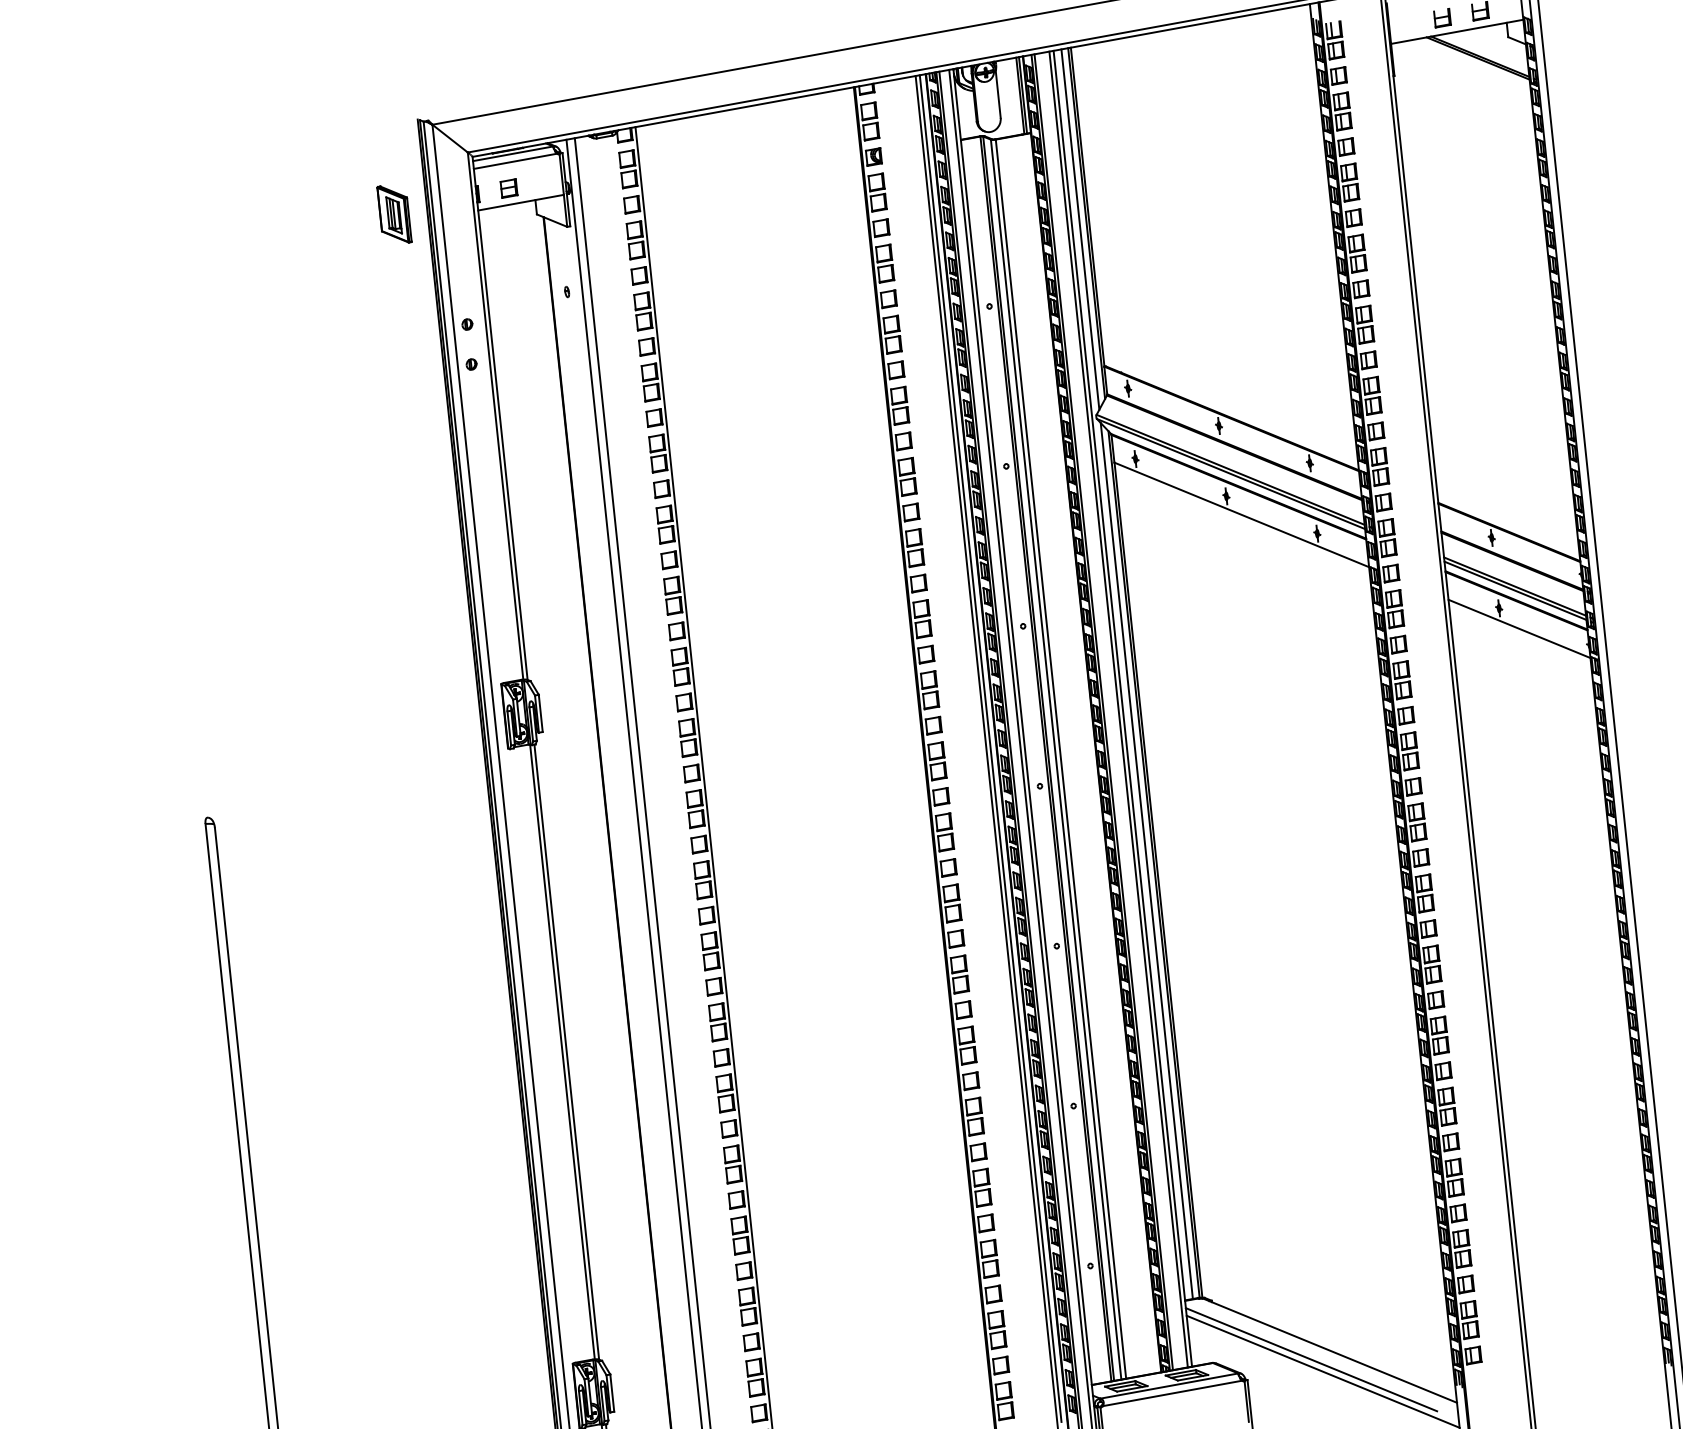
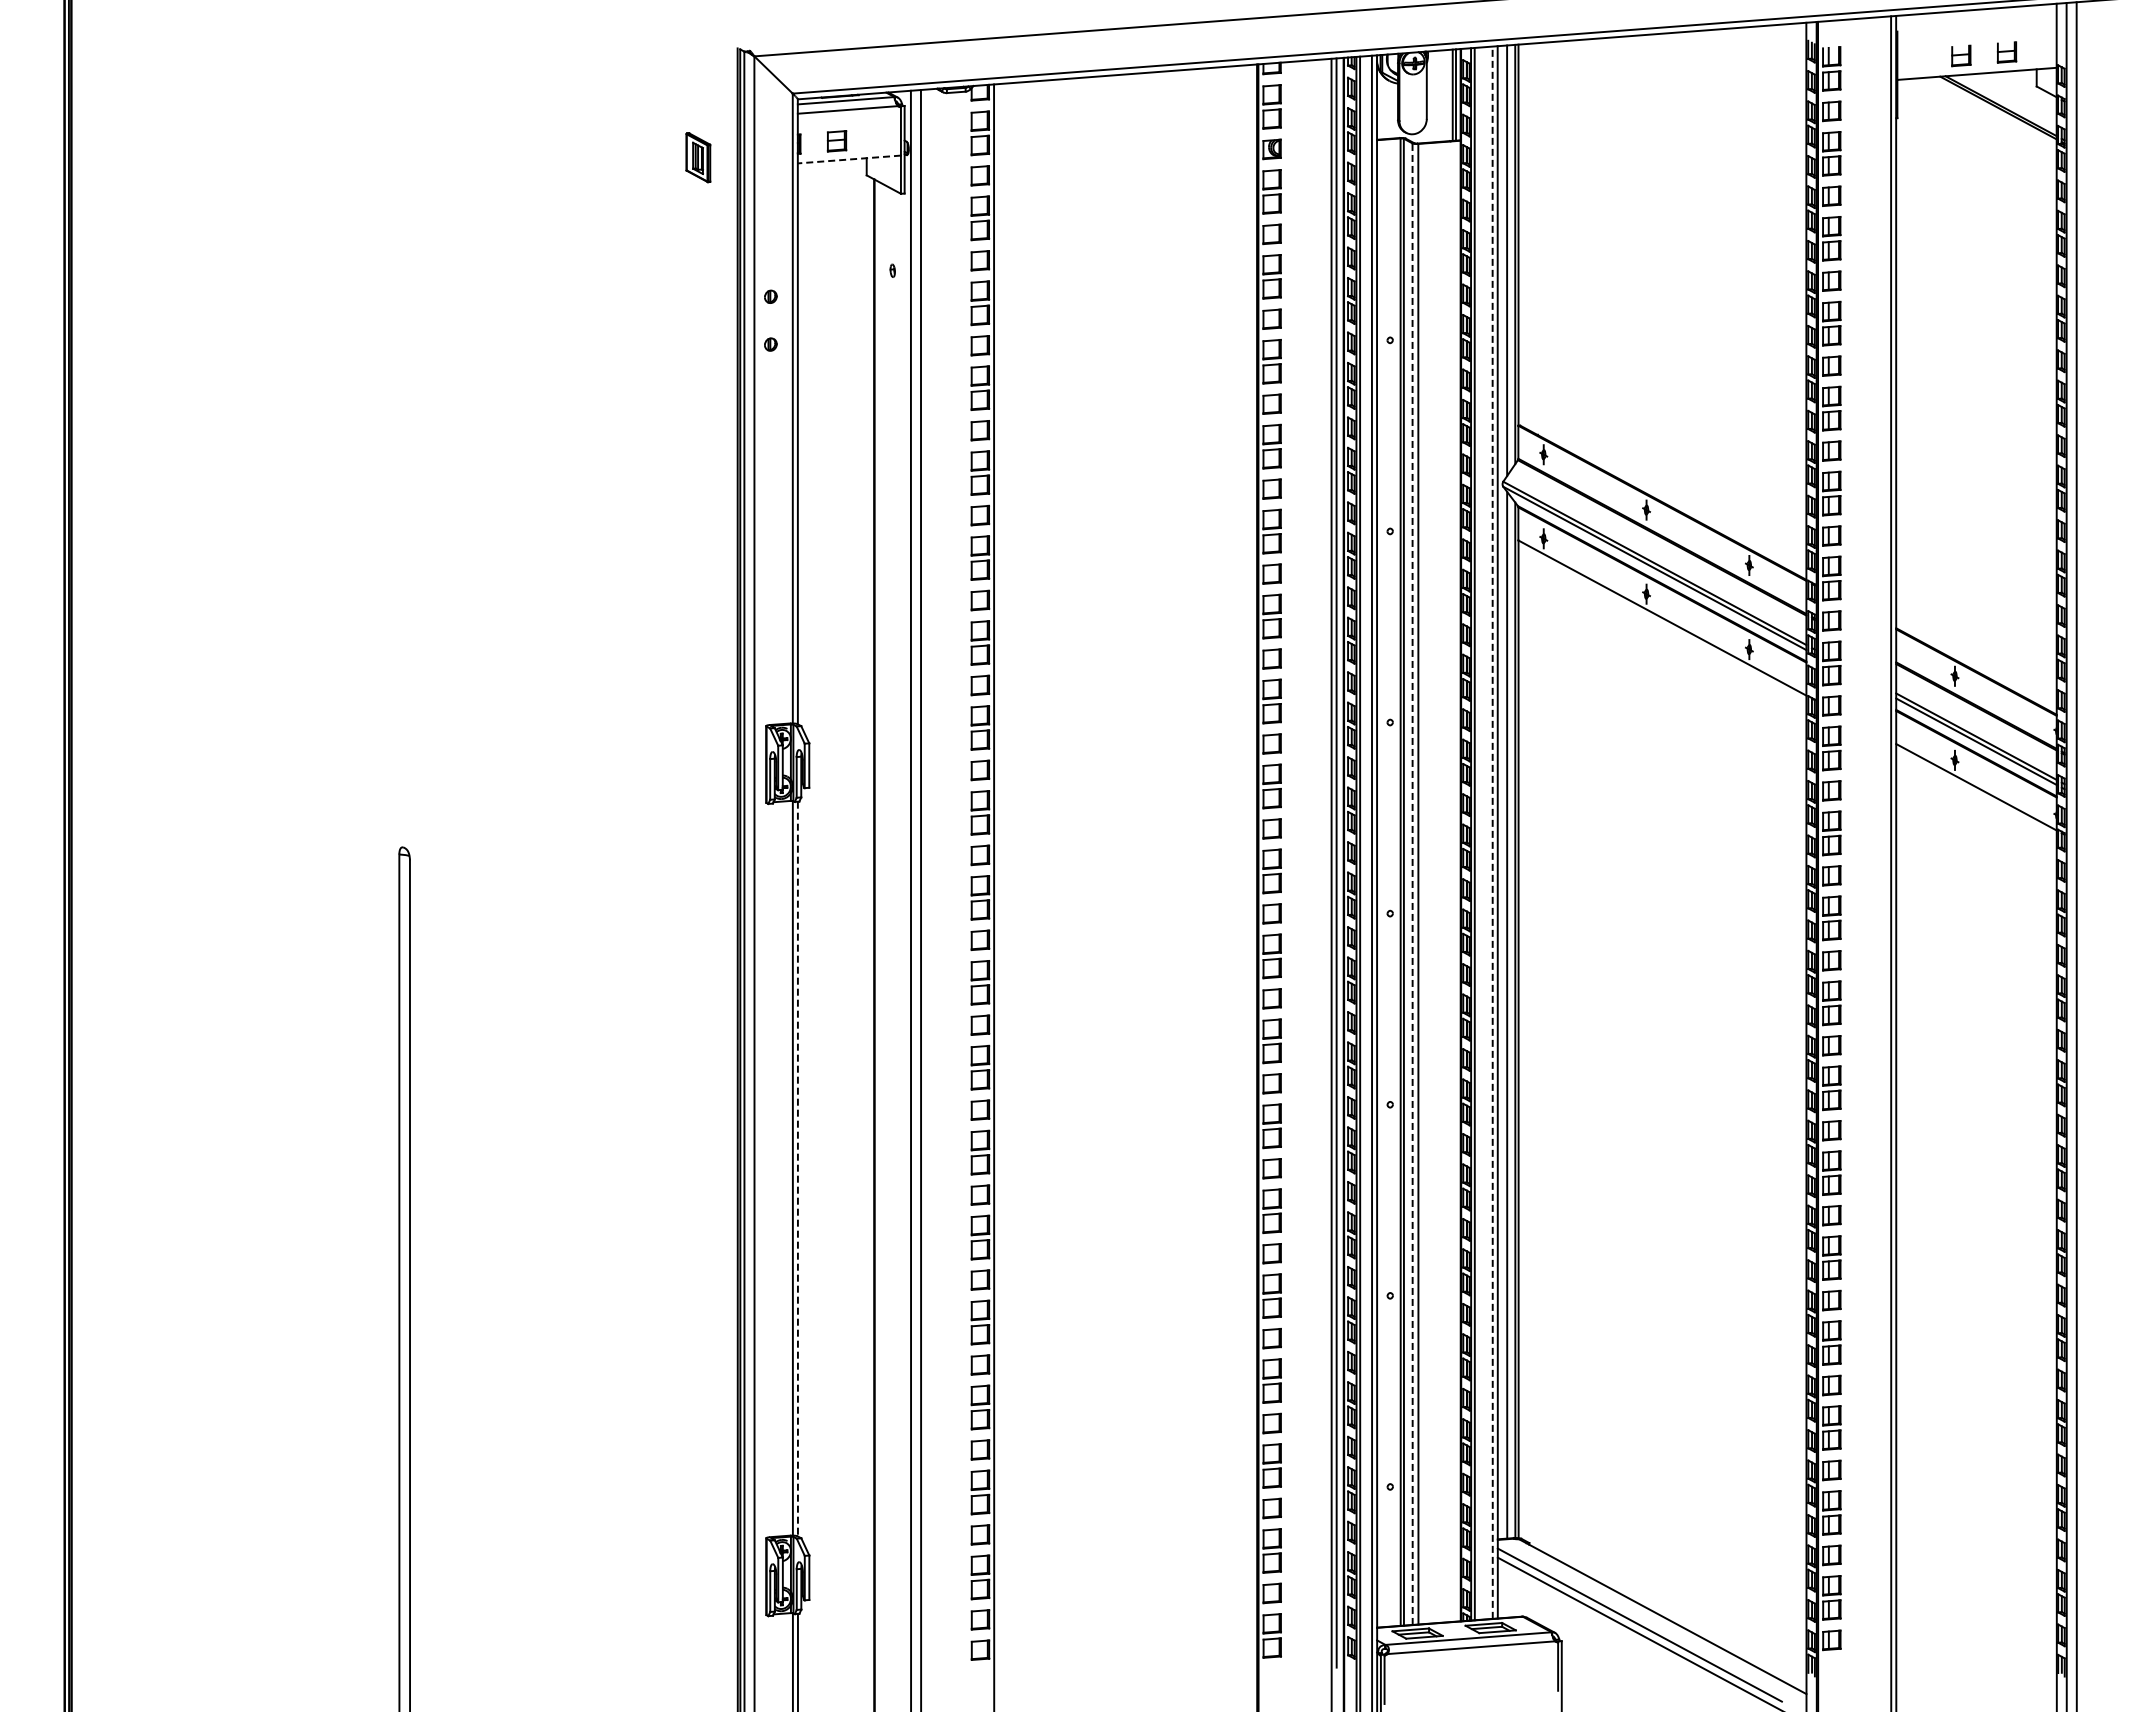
line: (521, 202) -> (849, 159), solid -> dashed
part: (394, 214) -> (698, 157), size x0.7
line: (1118, 709) -> (1492, 832), solid -> dashed
line: (1056, 759) -> (1412, 884), solid -> dashed
line: (566, 1052) -> (797, 1169), solid -> dashed

